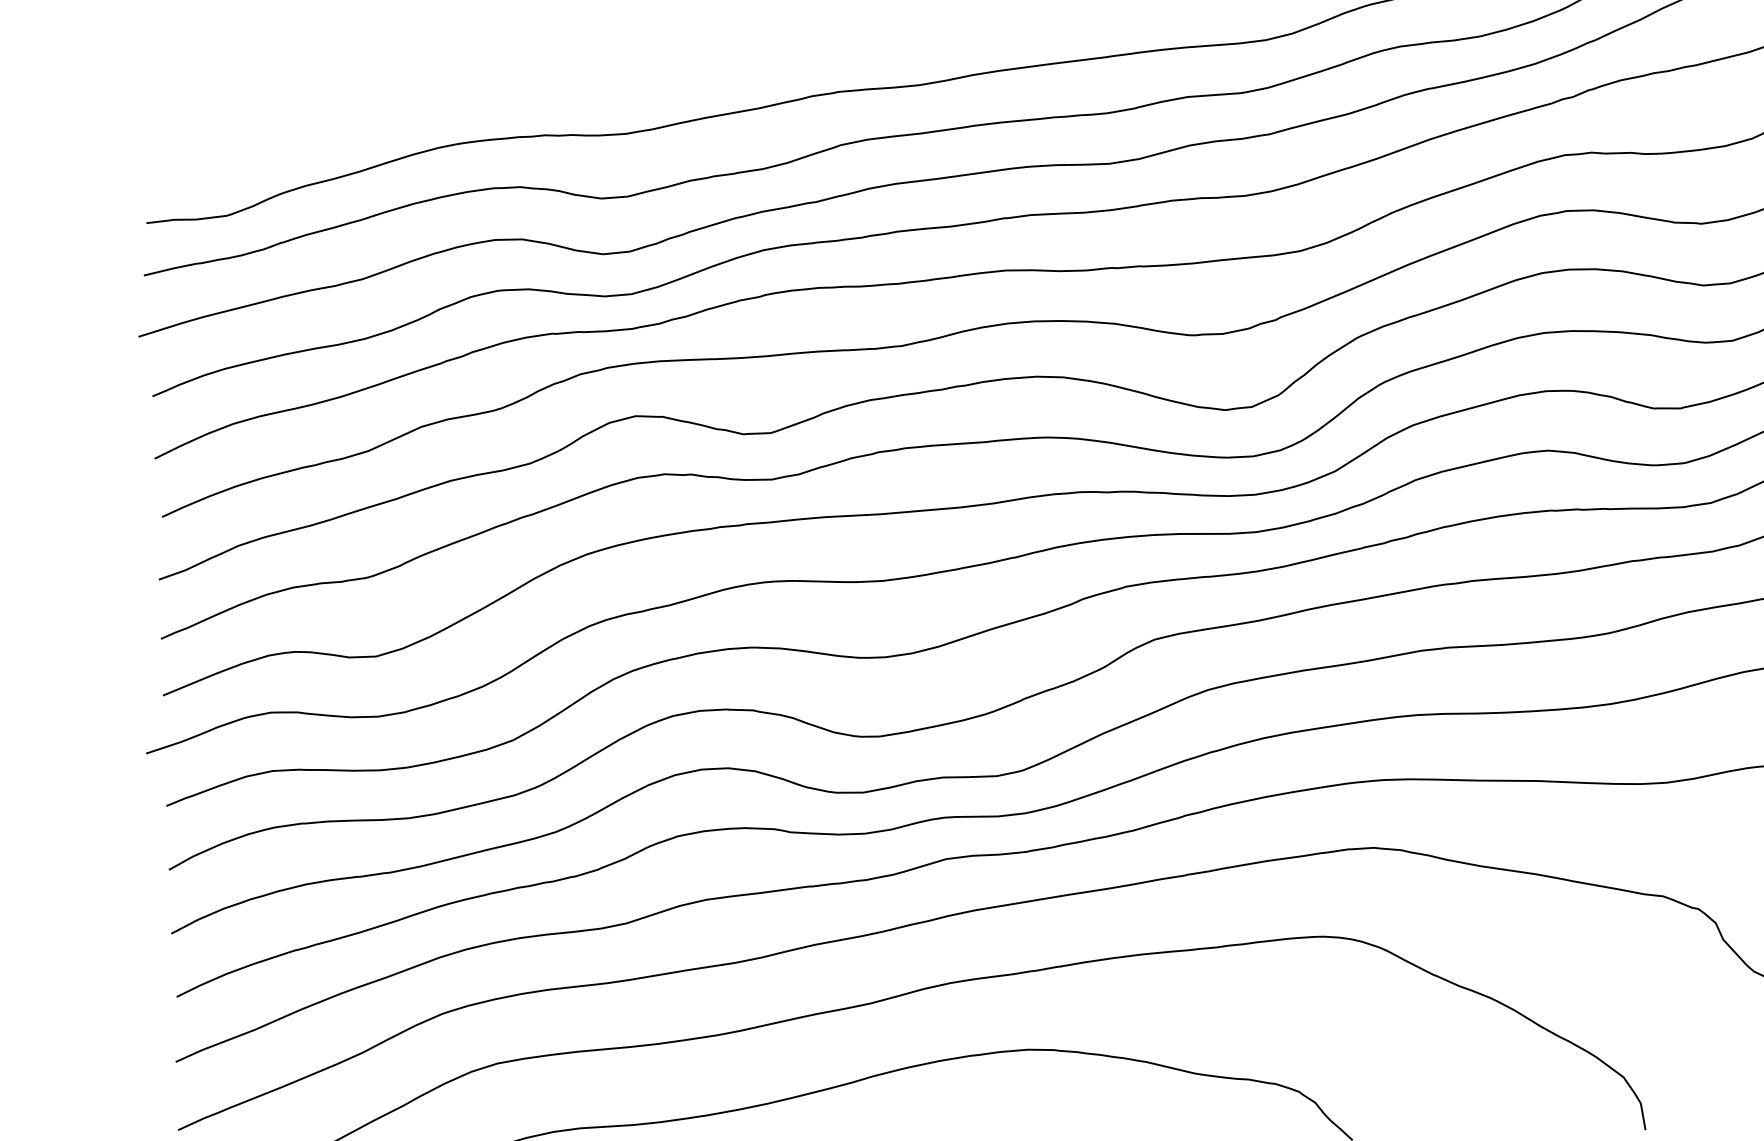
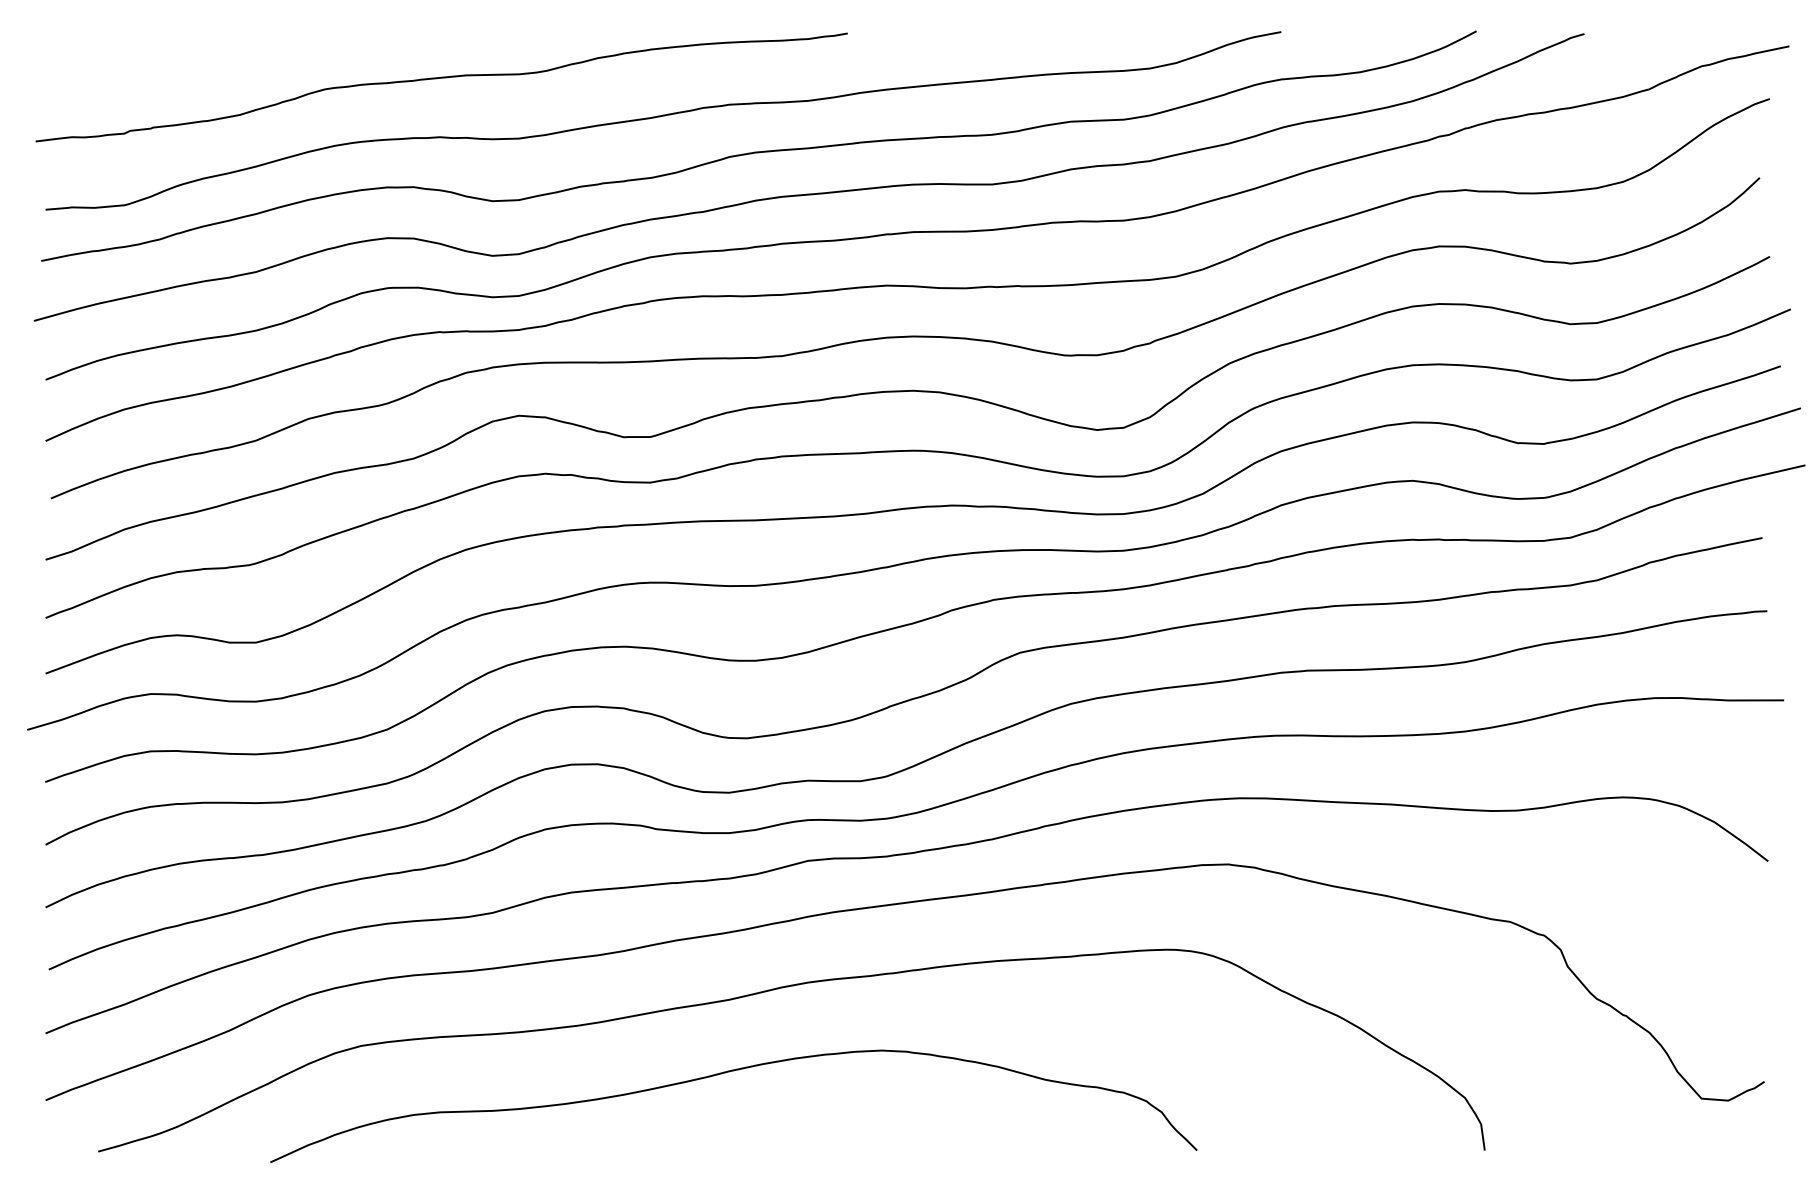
curve: (544, 75) -> (441, 78), added

